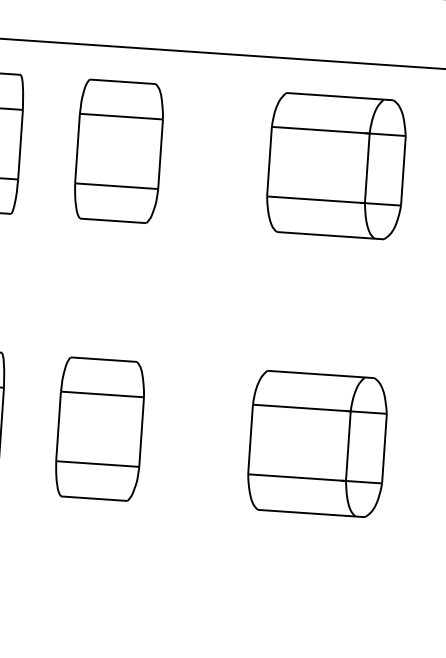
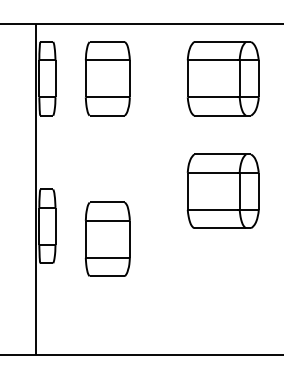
part: (99, 427) -> (107, 238), moved
part: (316, 442) -> (222, 190), moved

